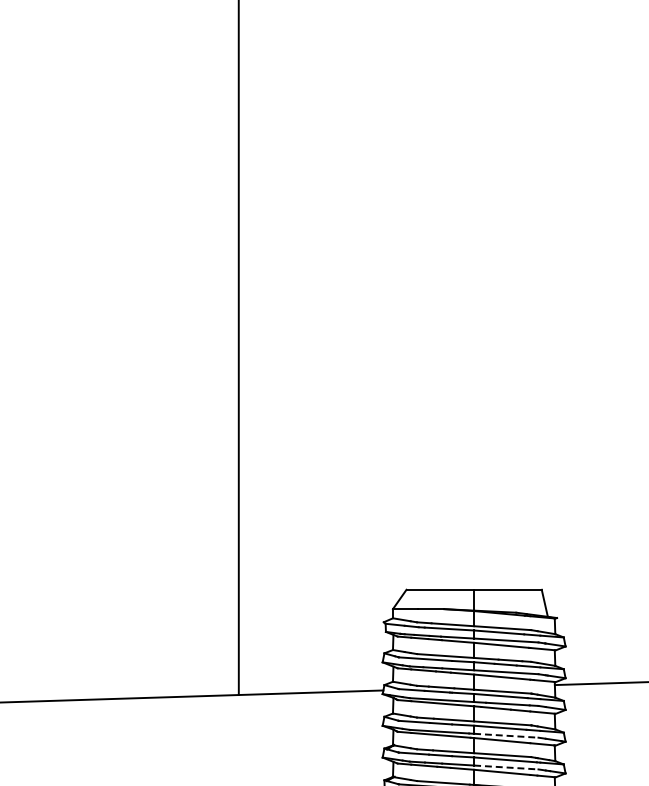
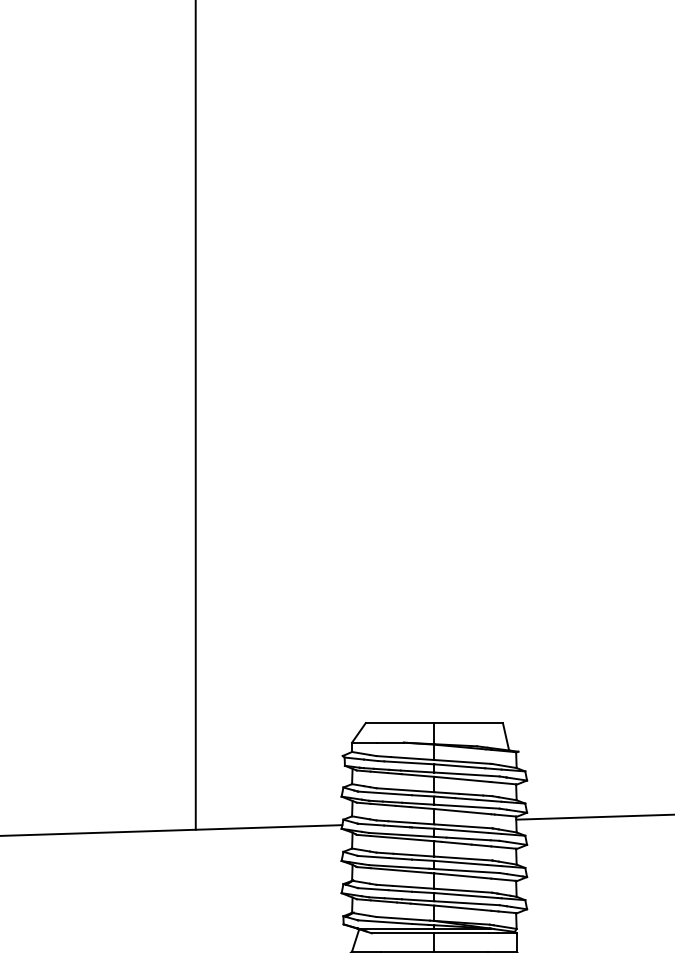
line: (505, 736) -> (466, 871), dashed -> solid
line: (505, 767) -> (466, 903), dashed -> solid

